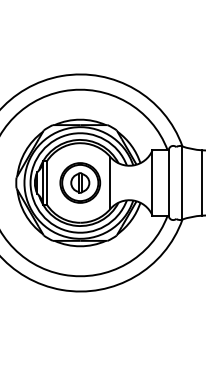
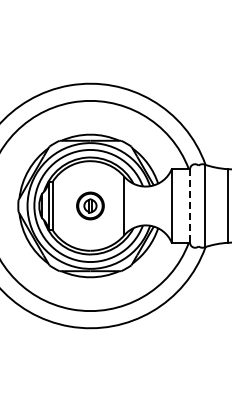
part: (80, 182) -> (90, 205), size x0.6
line: (169, 183) -> (190, 206), solid -> dashed

